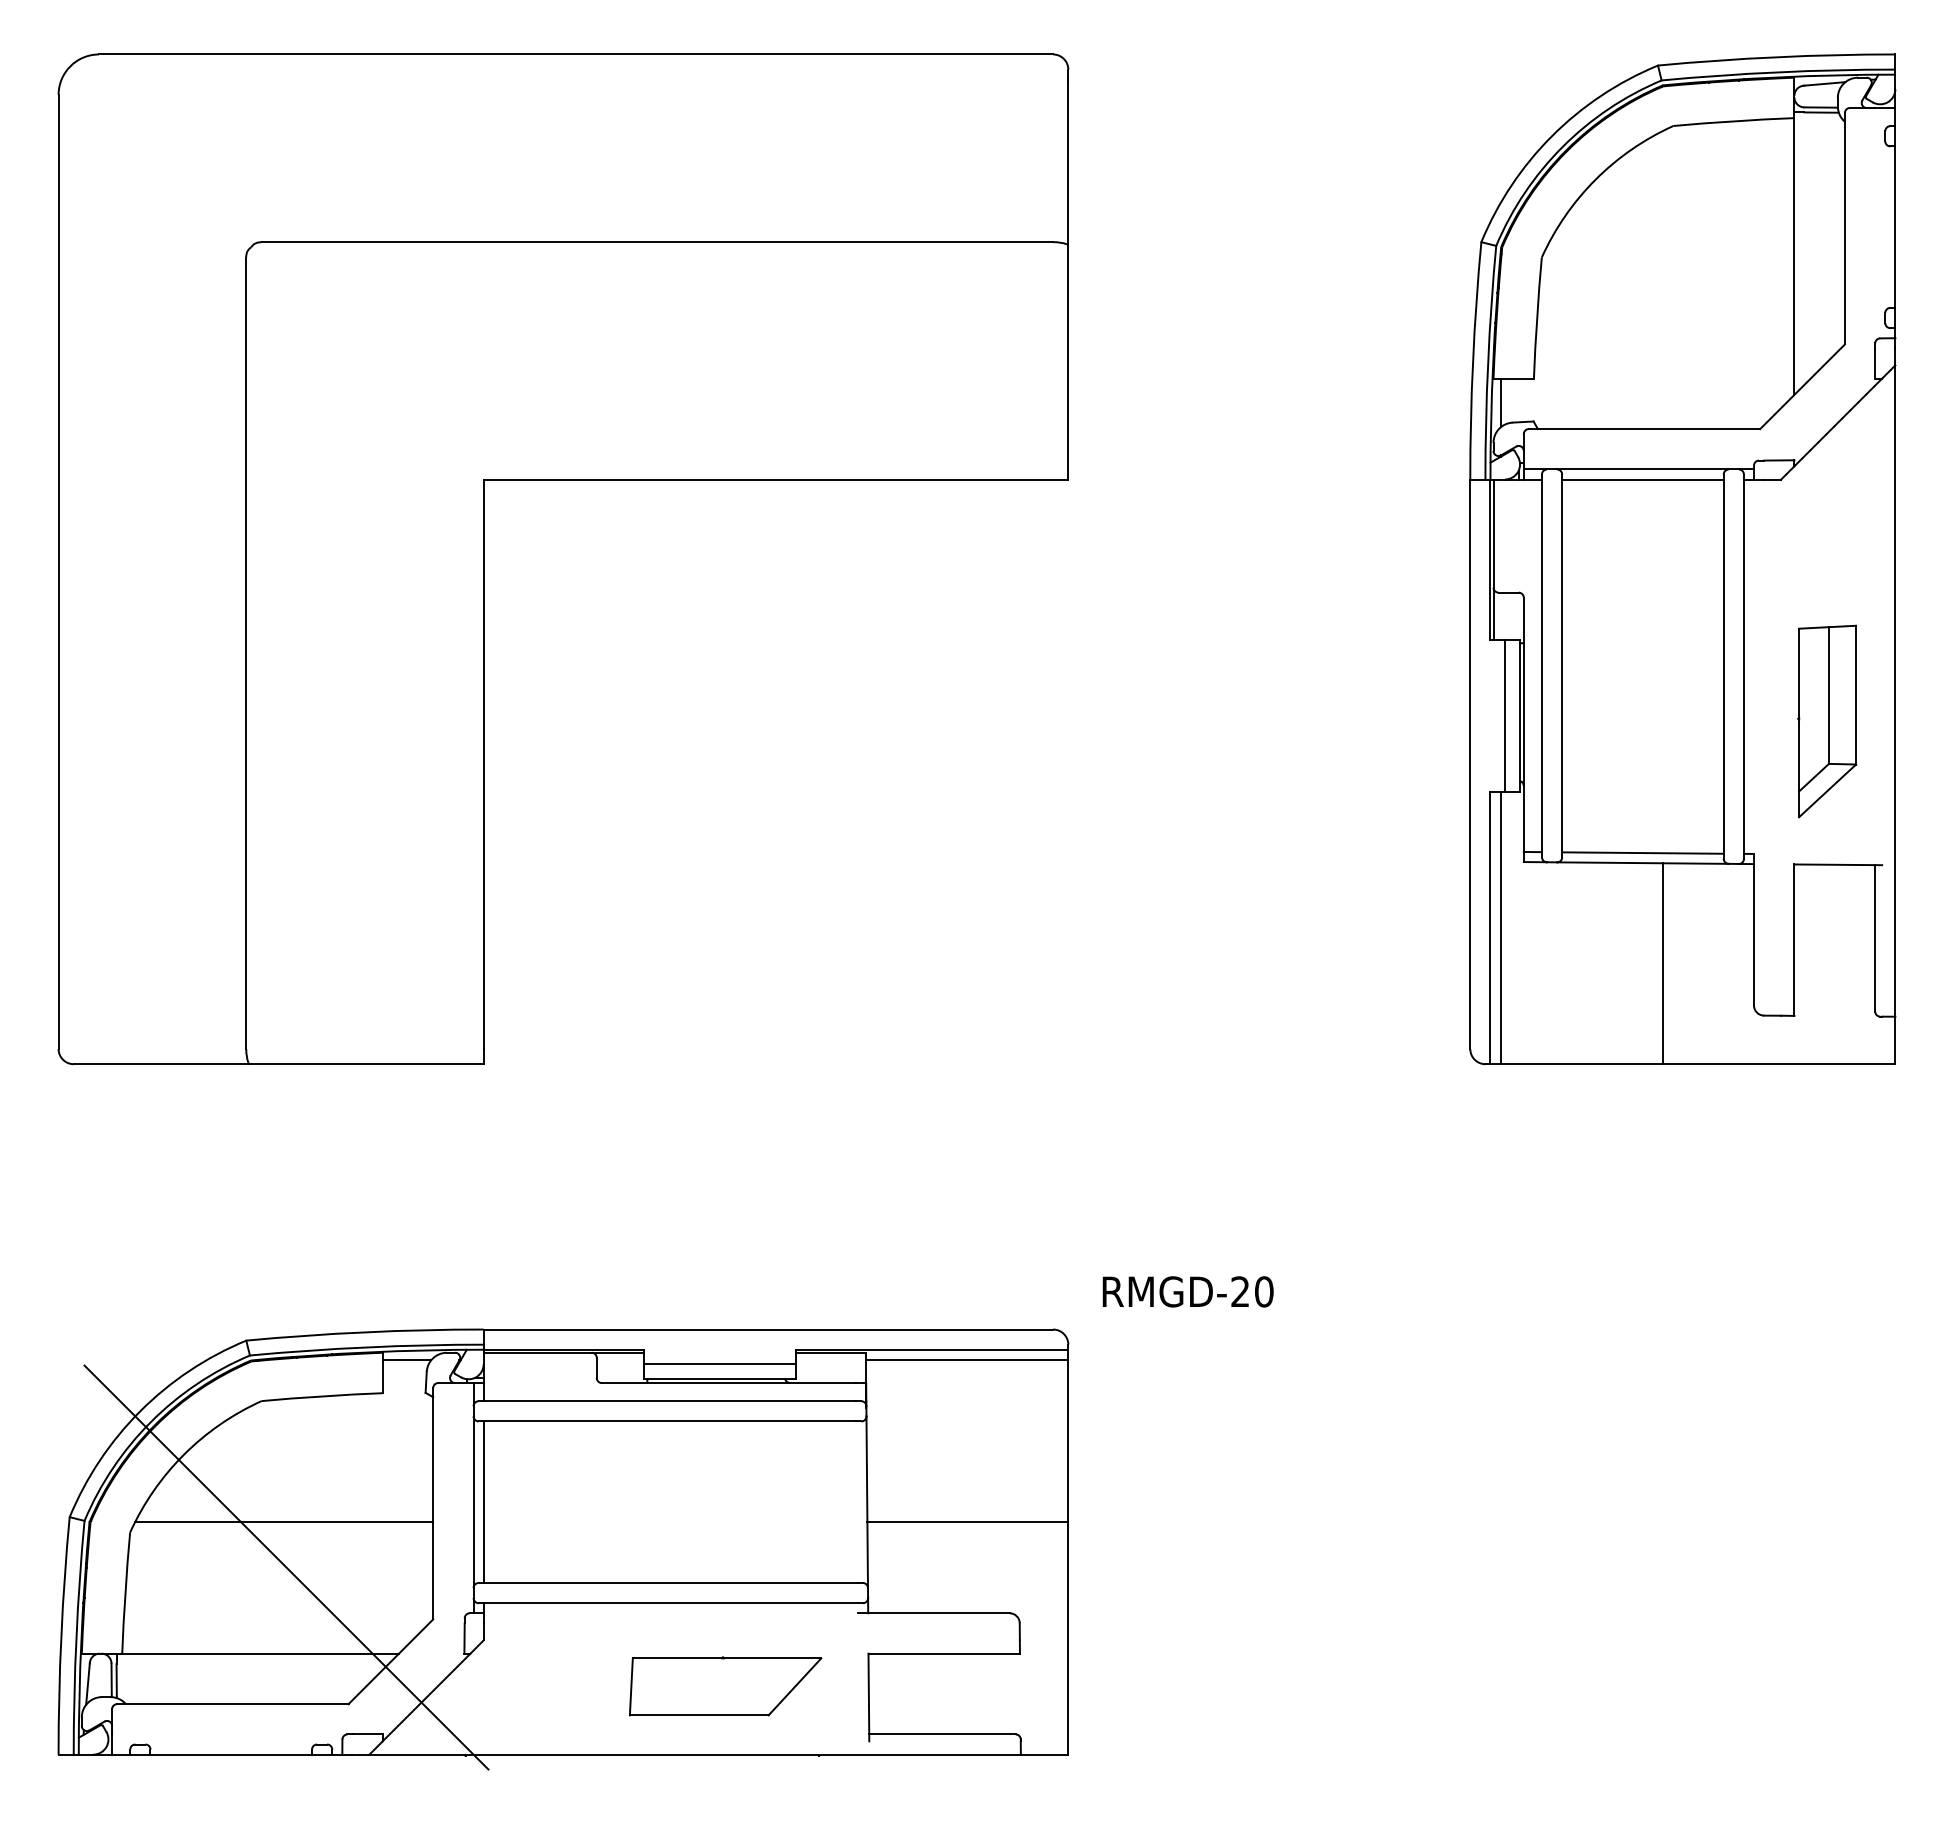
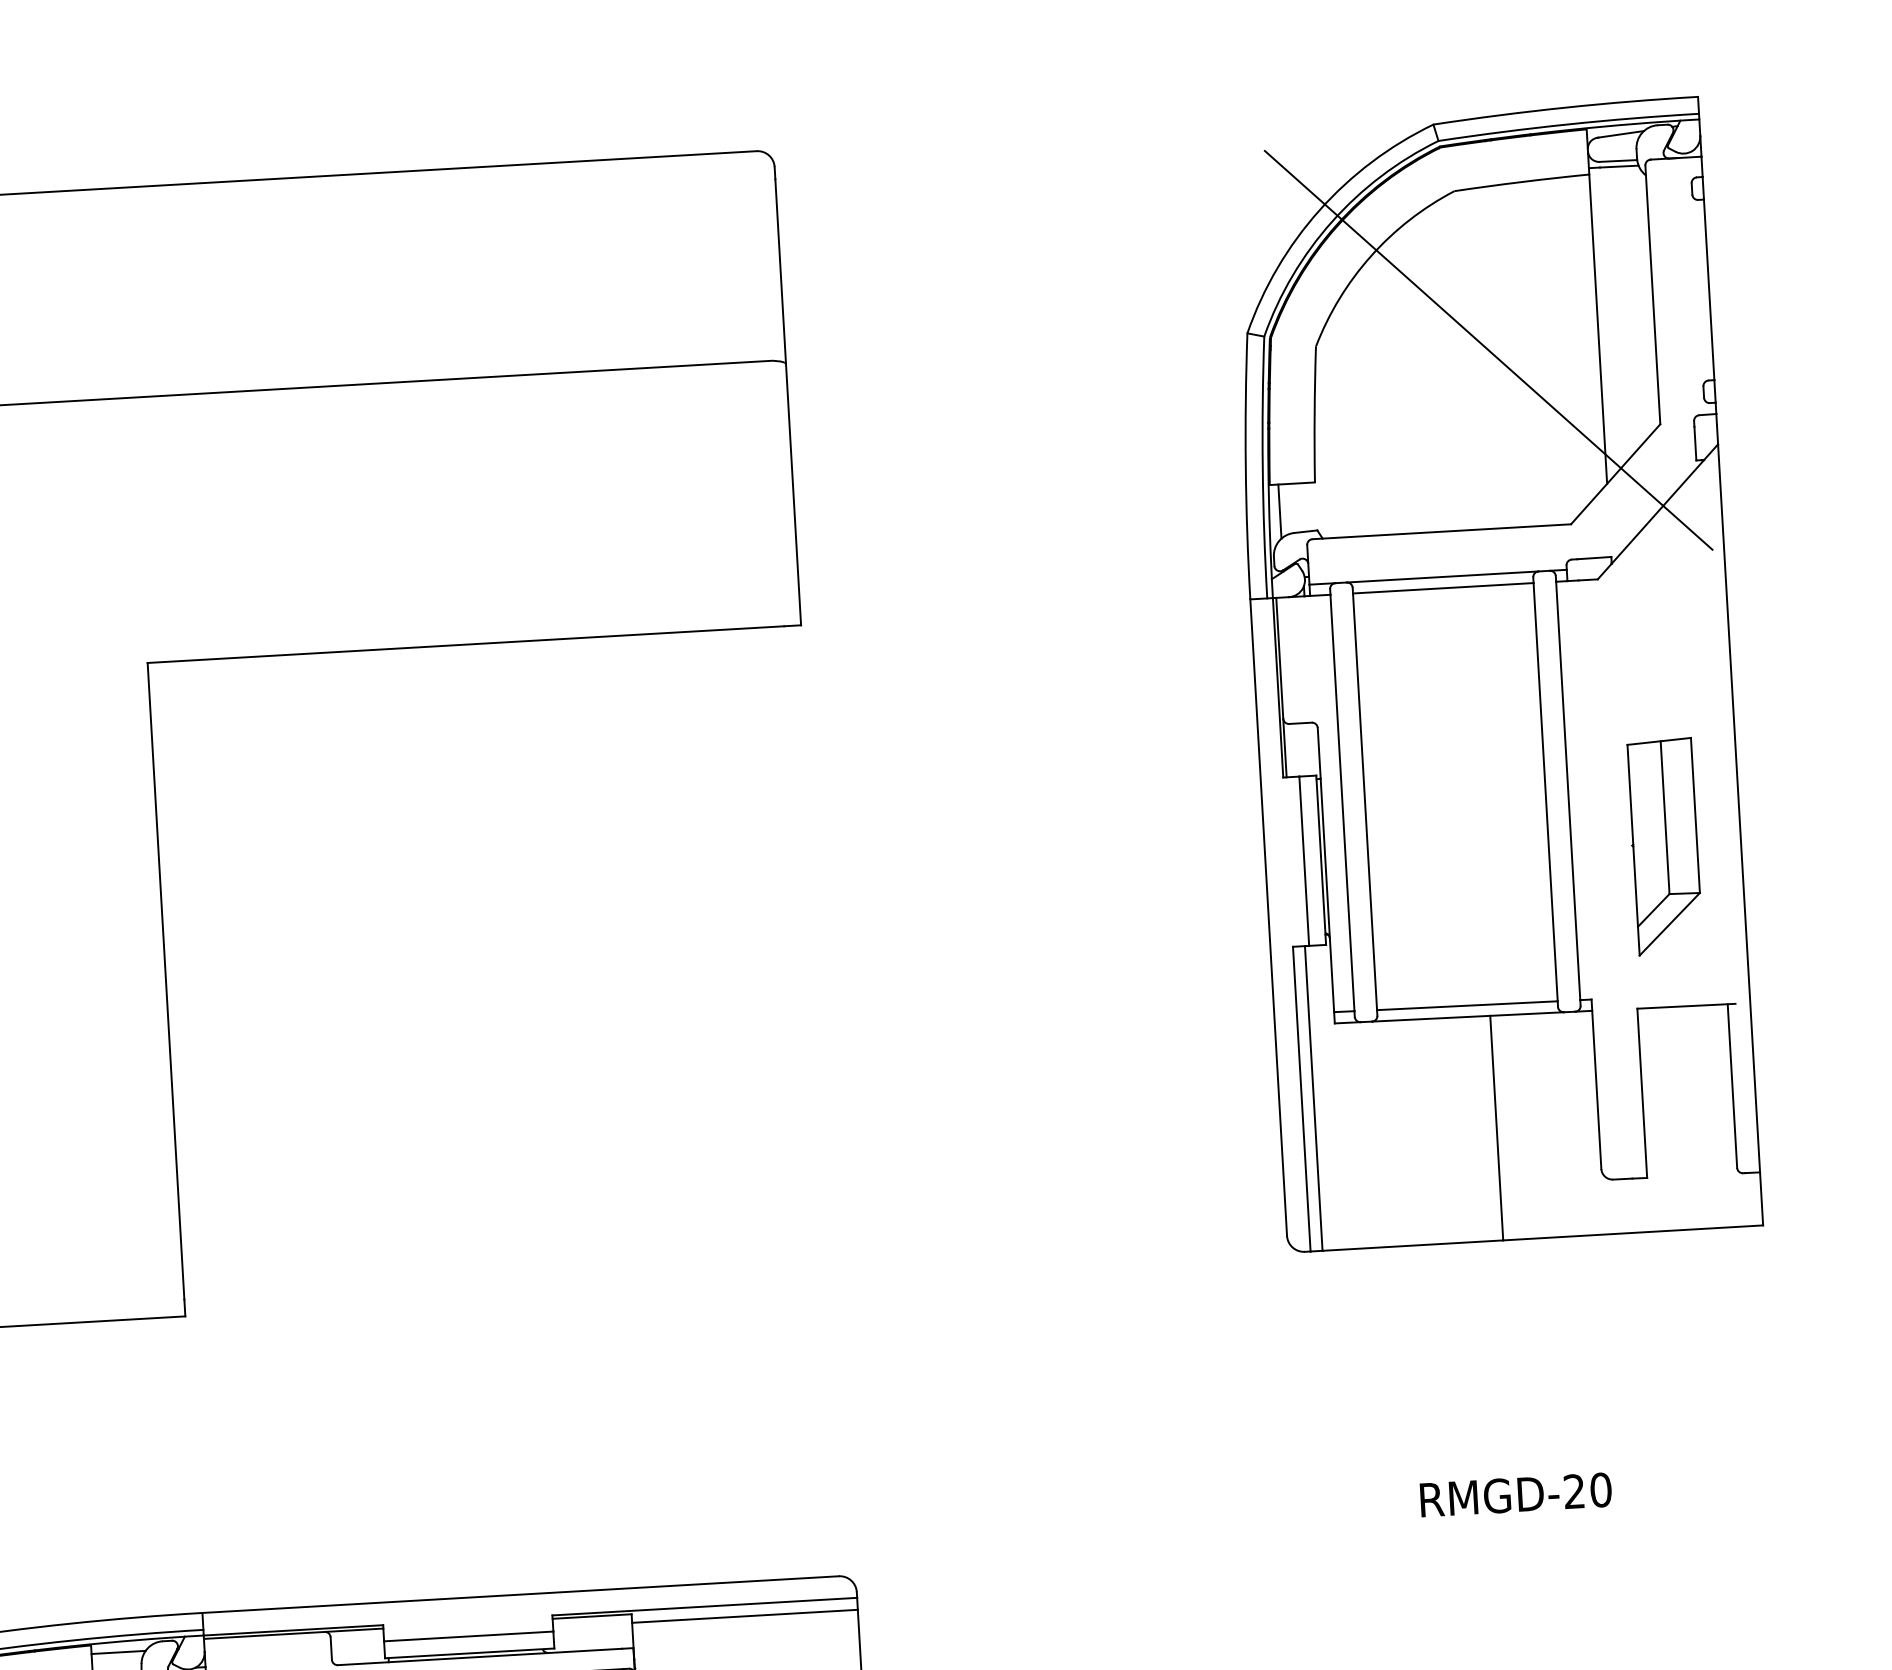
line: (1695, 269) -> (1488, 350), added
text: (1187, 1291) -> (1515, 1494), moved

